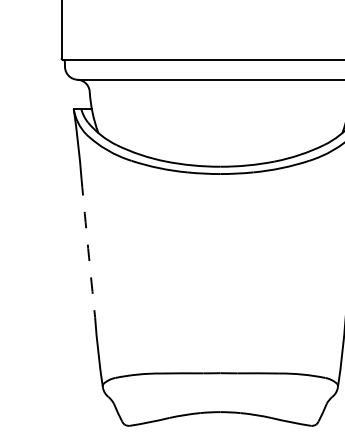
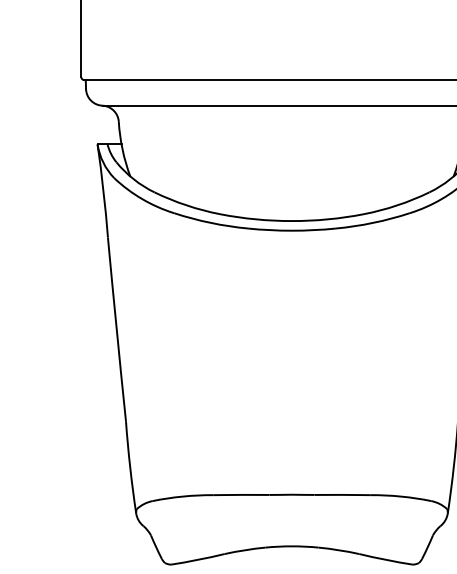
arc: (88, 248) -> (116, 329), dashed -> solid

